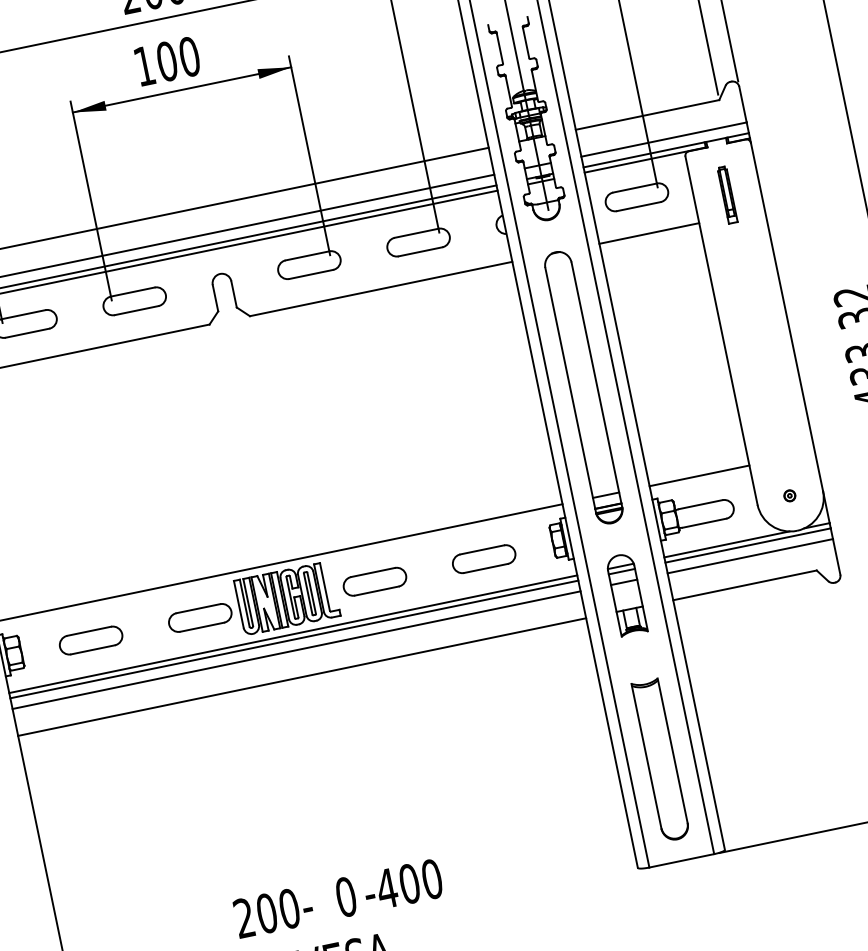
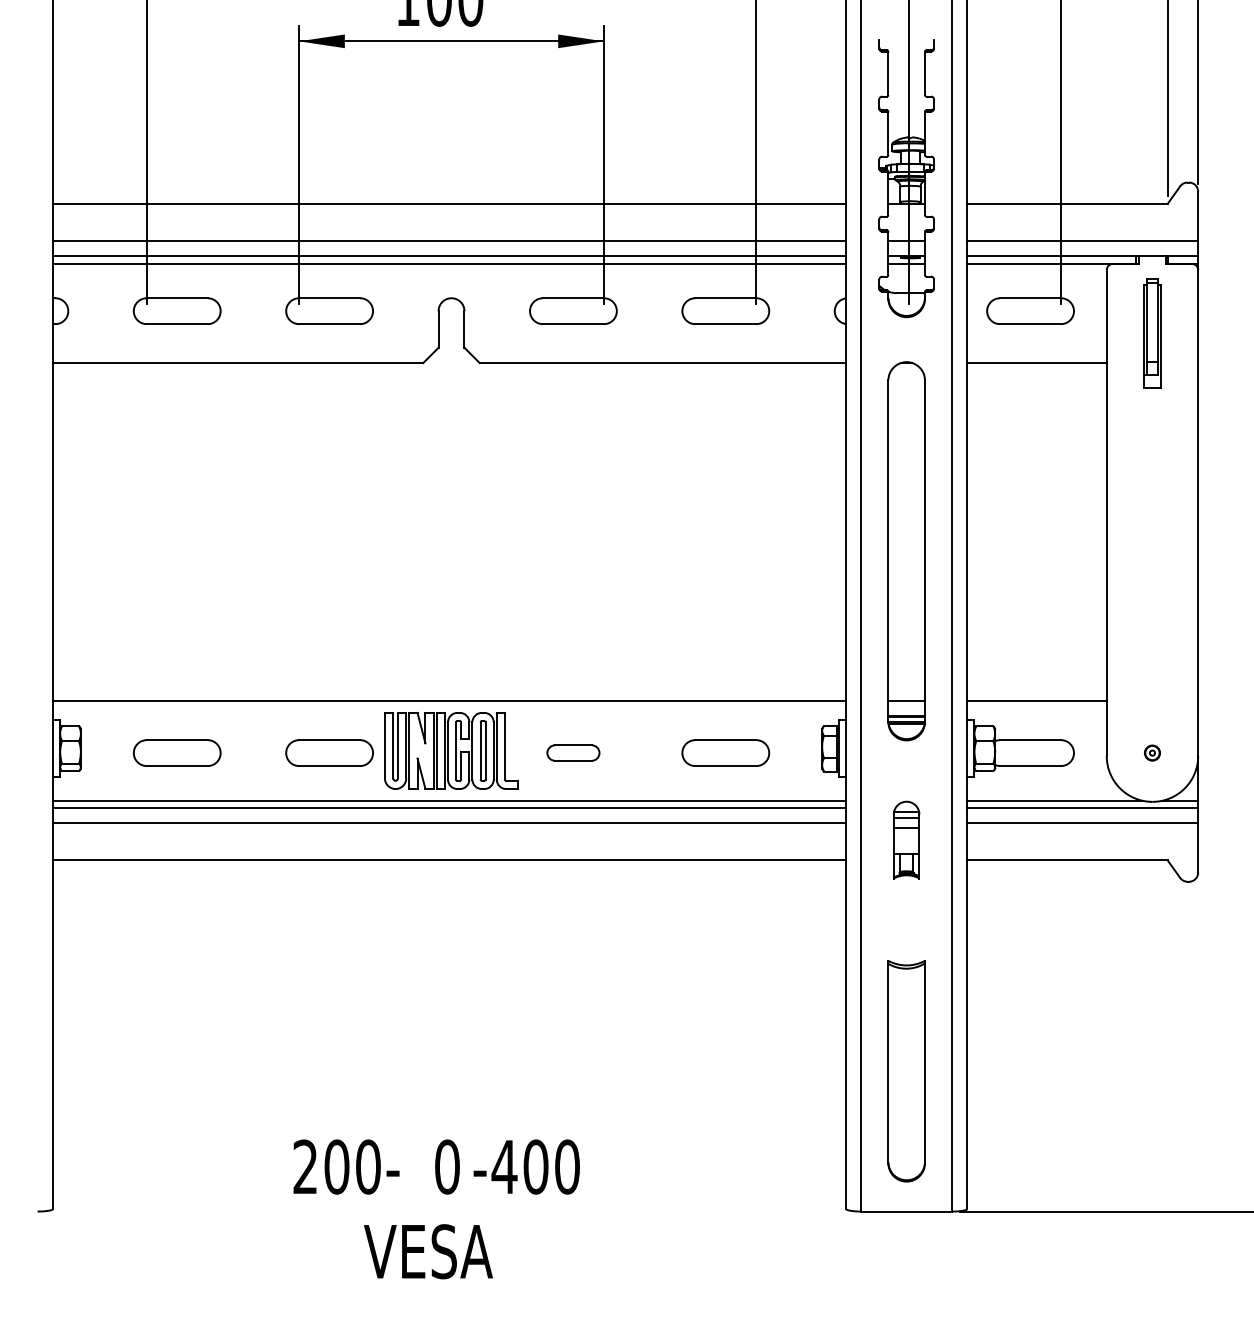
part: (727, 194) -> (1152, 332), size x1.4
part: (374, 581) -> (573, 752), size x0.6
part: (626, 594) -> (906, 839), size x0.7

